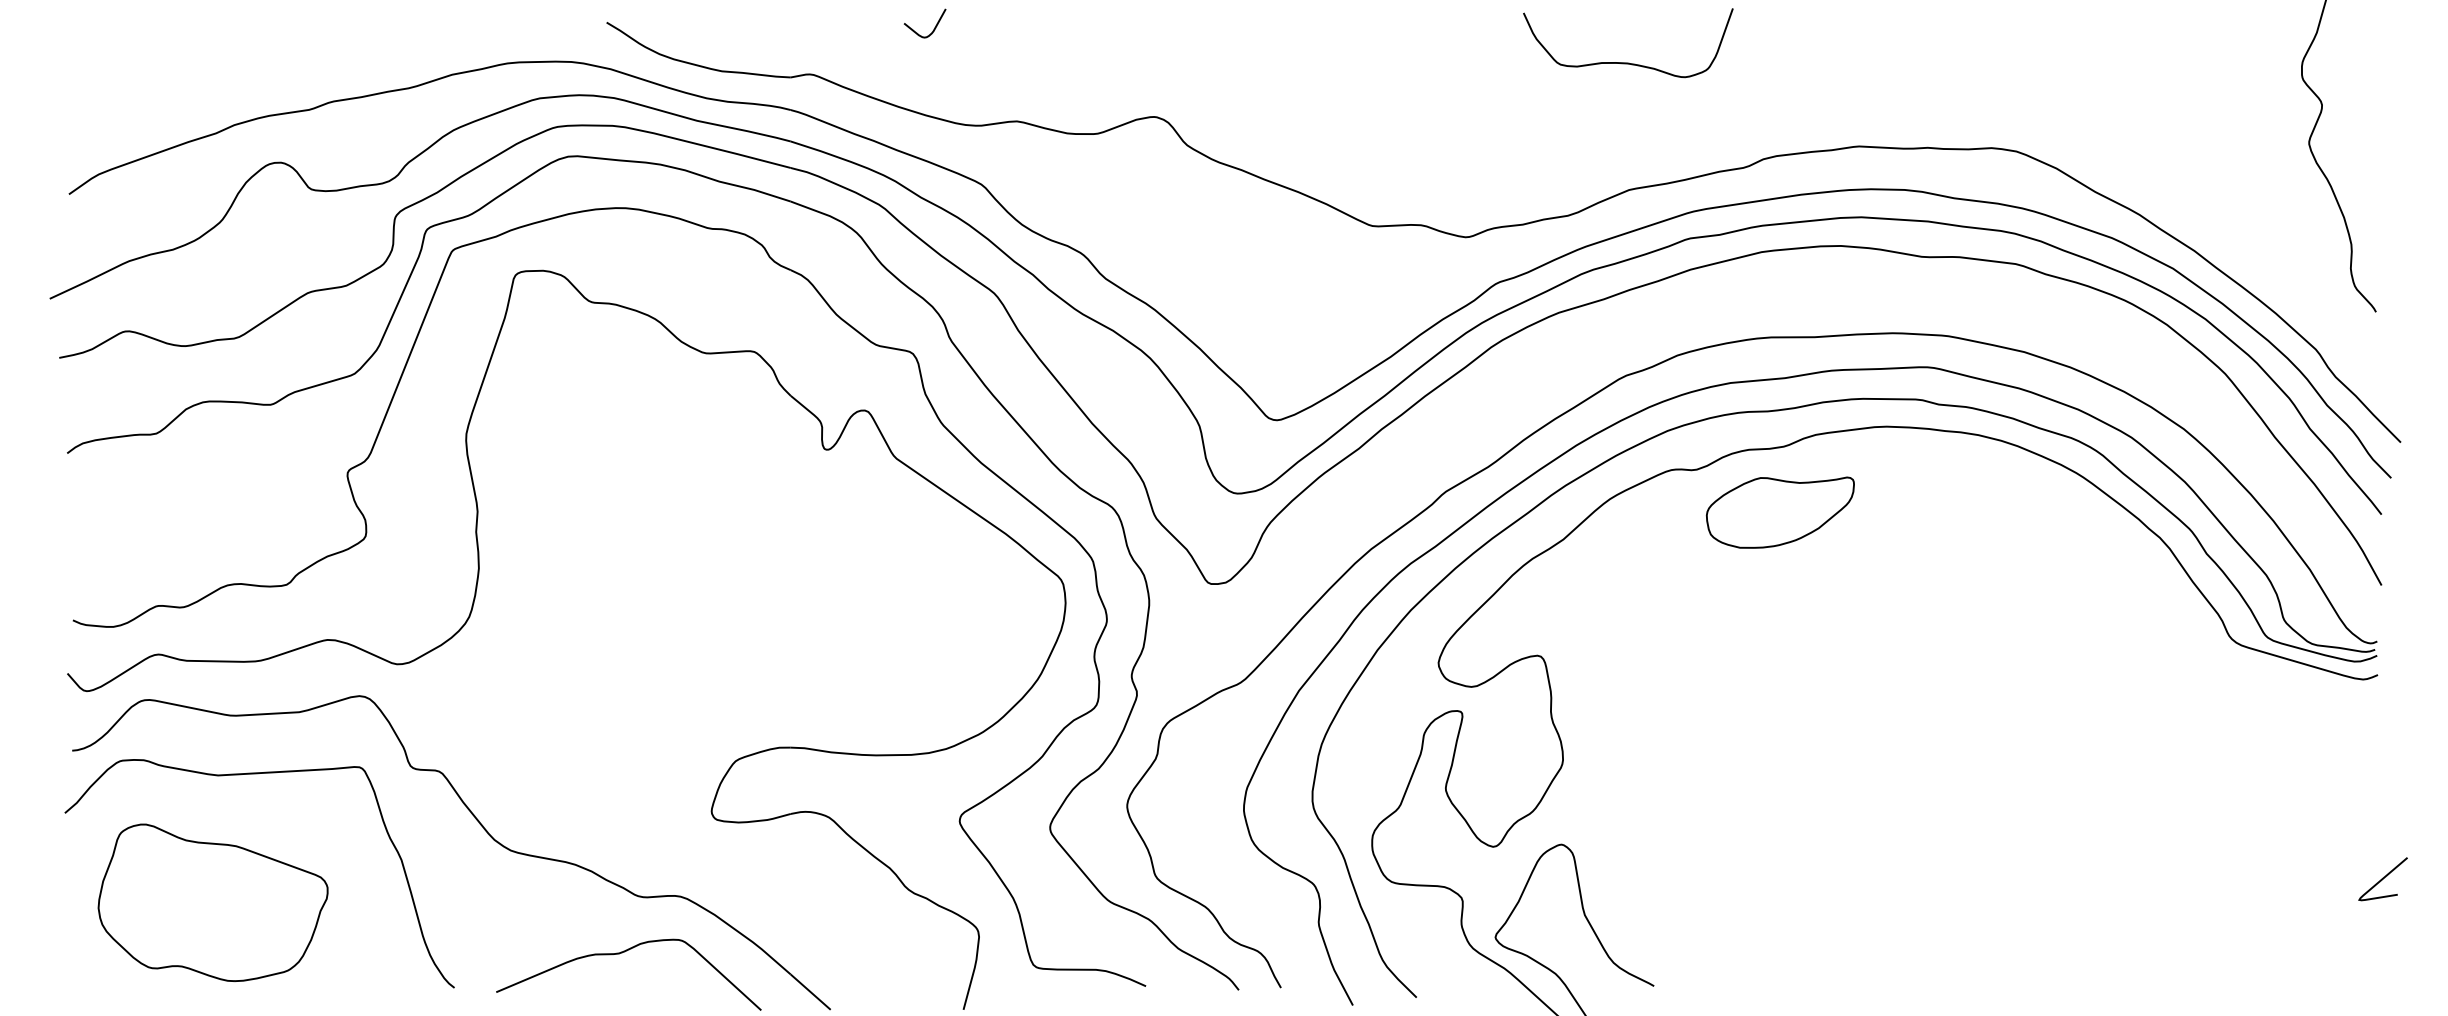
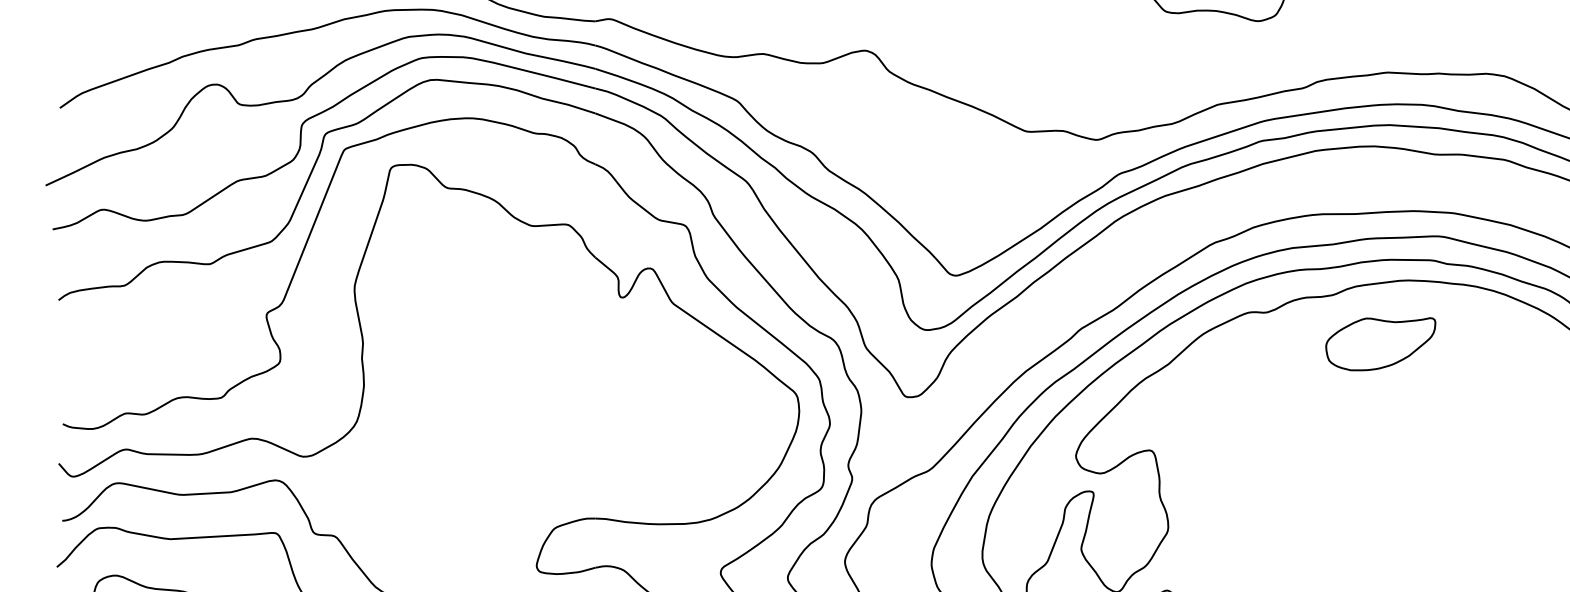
part: (1779, 512) -> (1380, 344), moved

